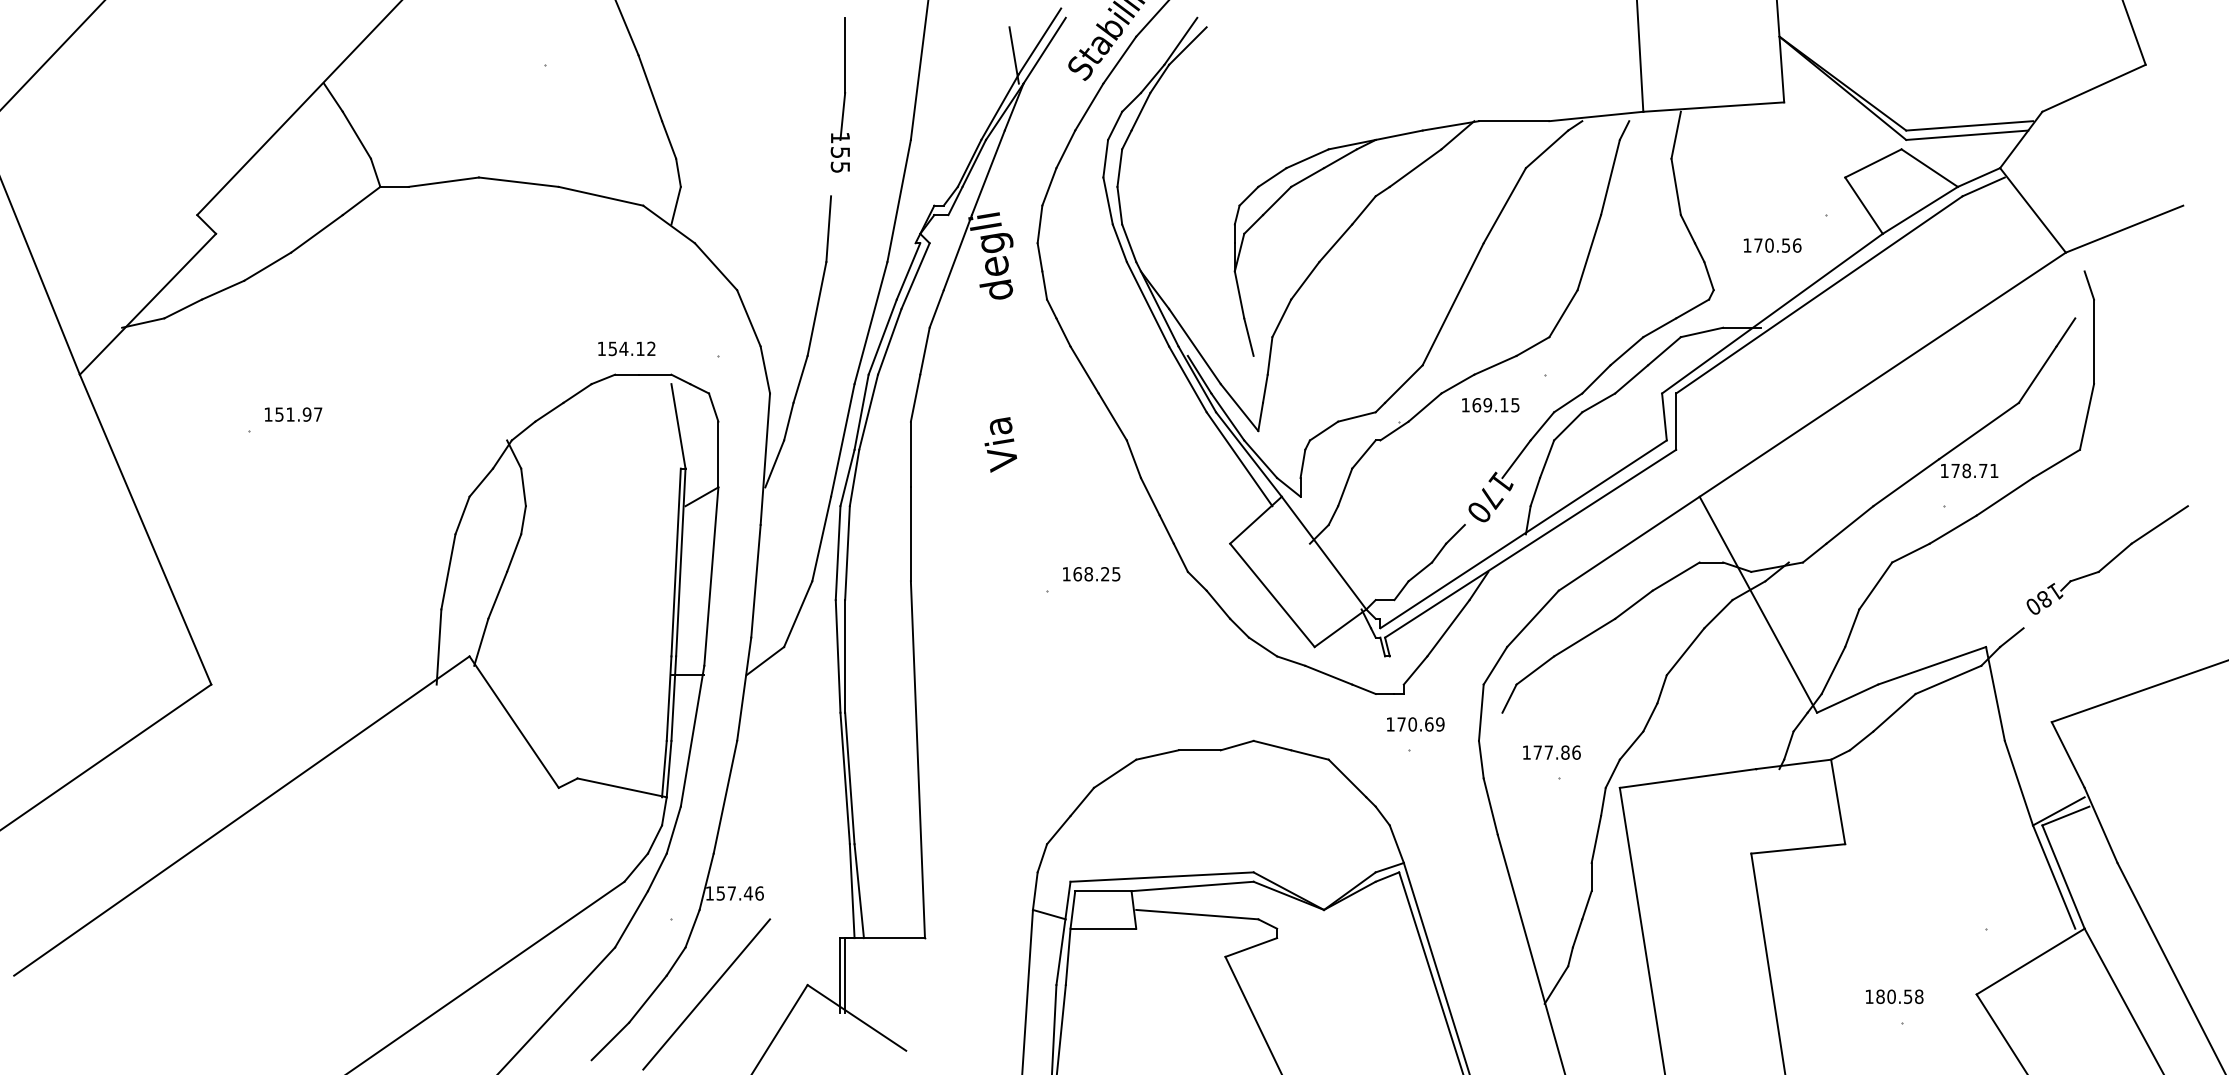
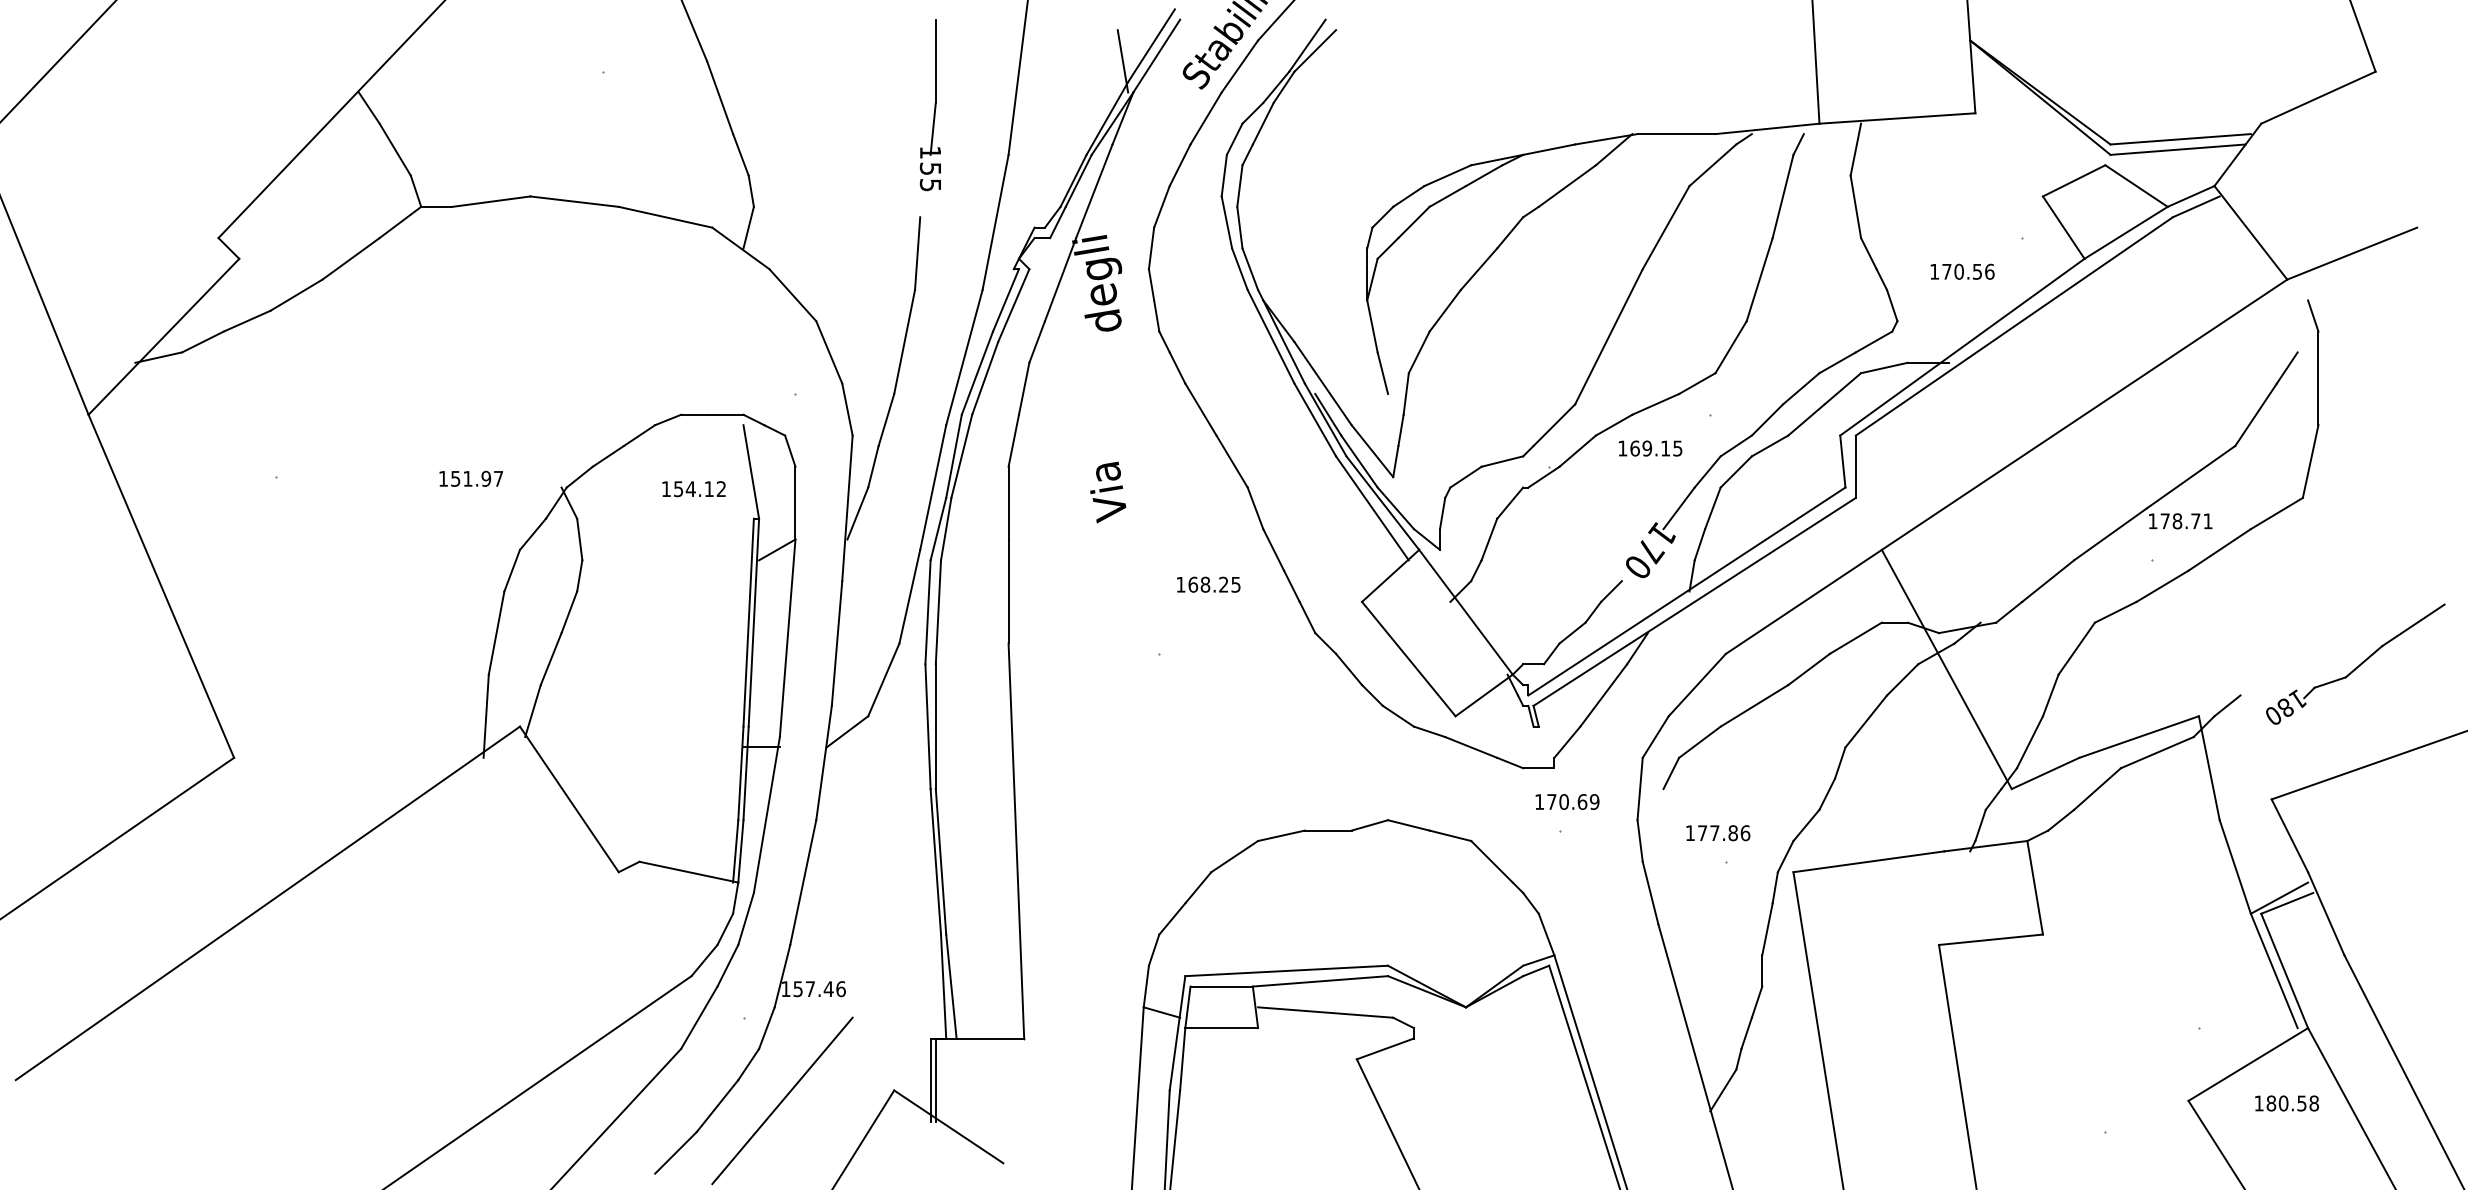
text: (626, 348) -> (693, 488), moved
text: (293, 414) -> (471, 478), moved
part: (2107, 559) -> (2355, 663), moved
text: (1091, 574) -> (1208, 585), moved
text: (1894, 996) -> (2286, 1103), moved

